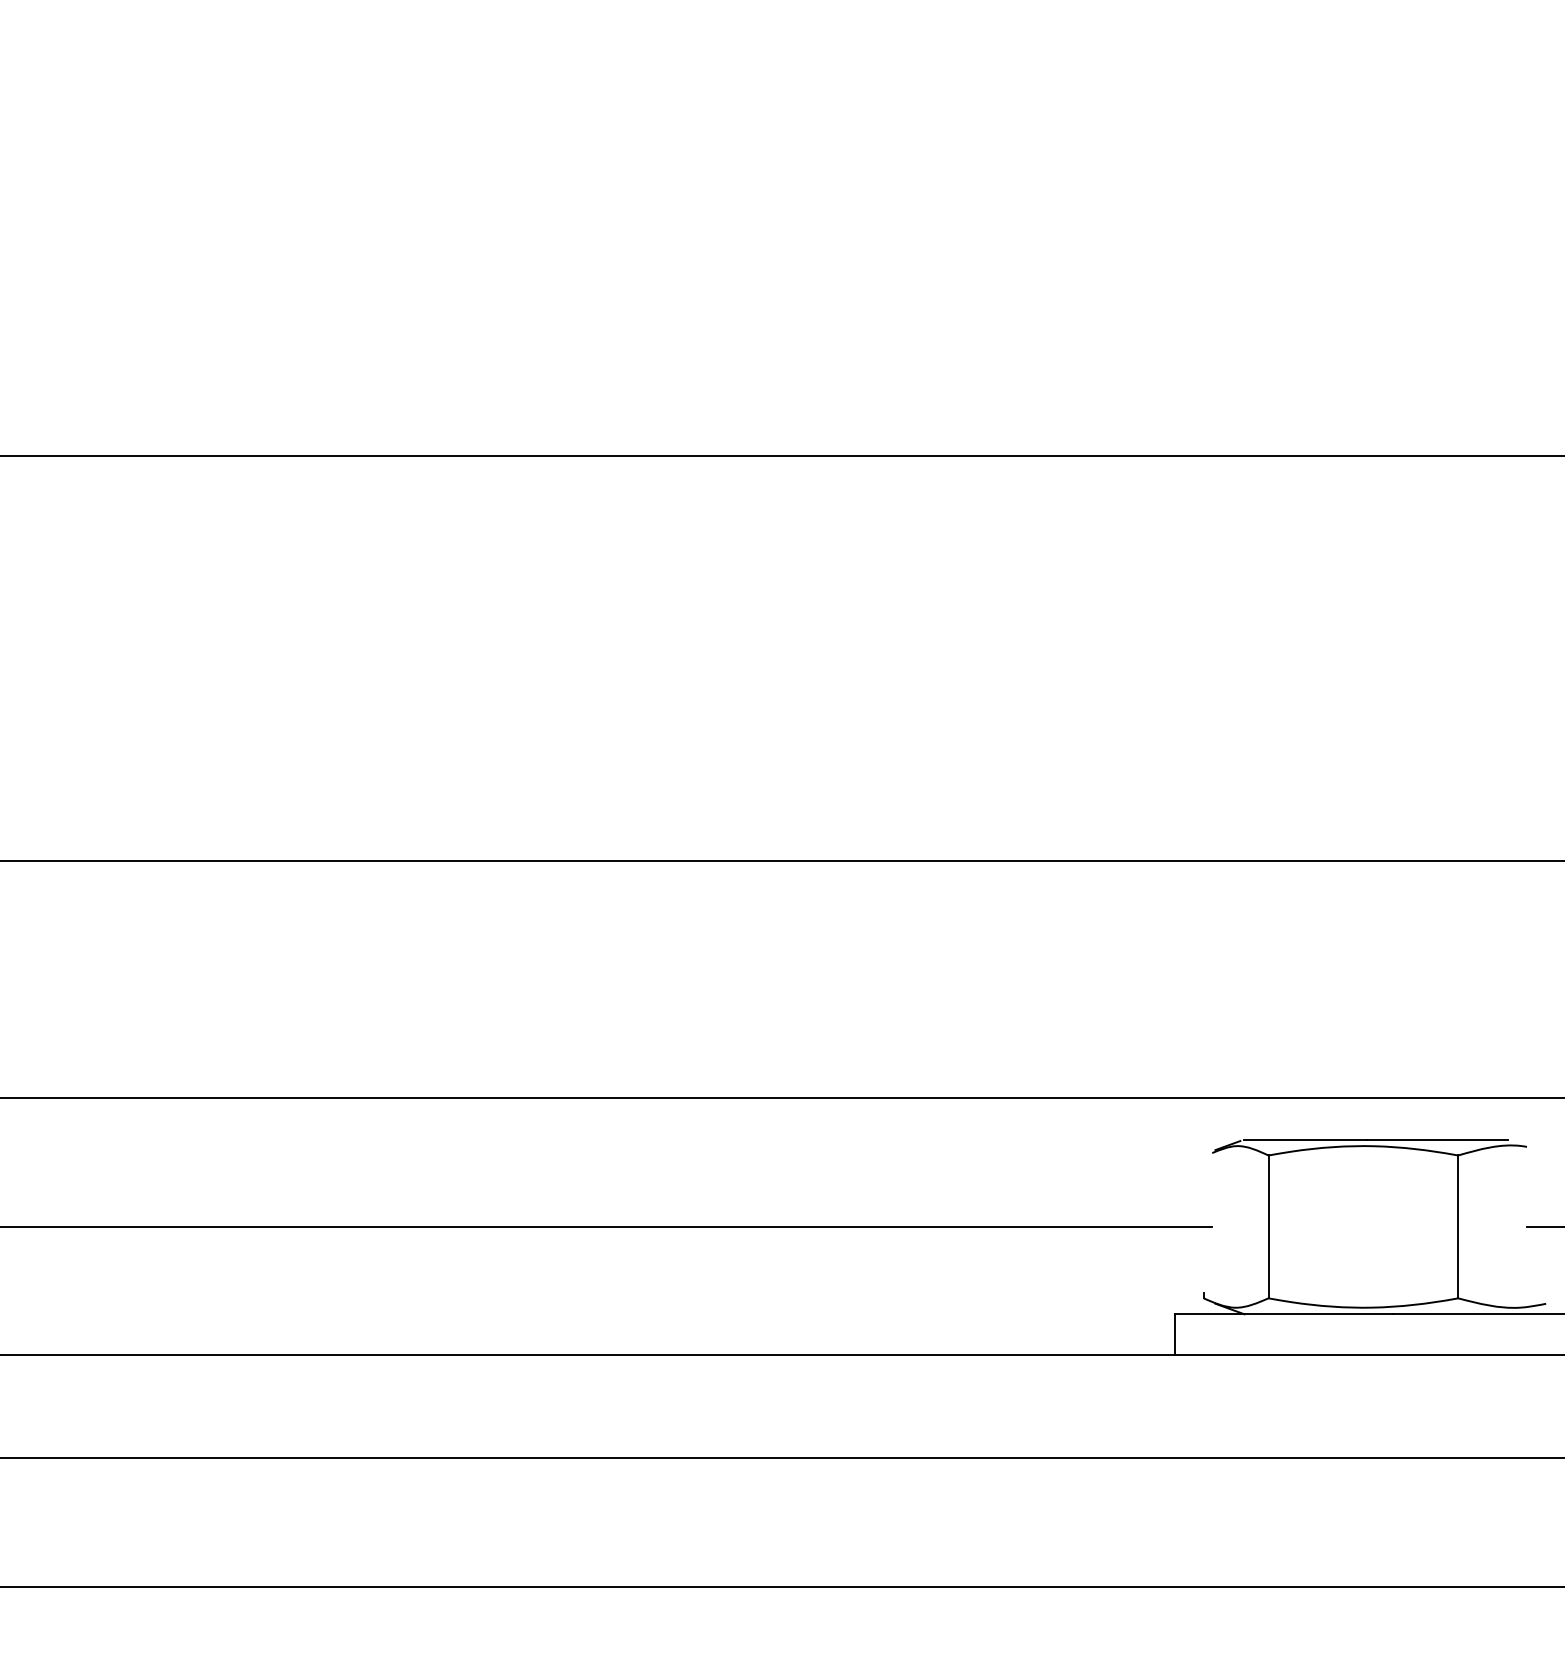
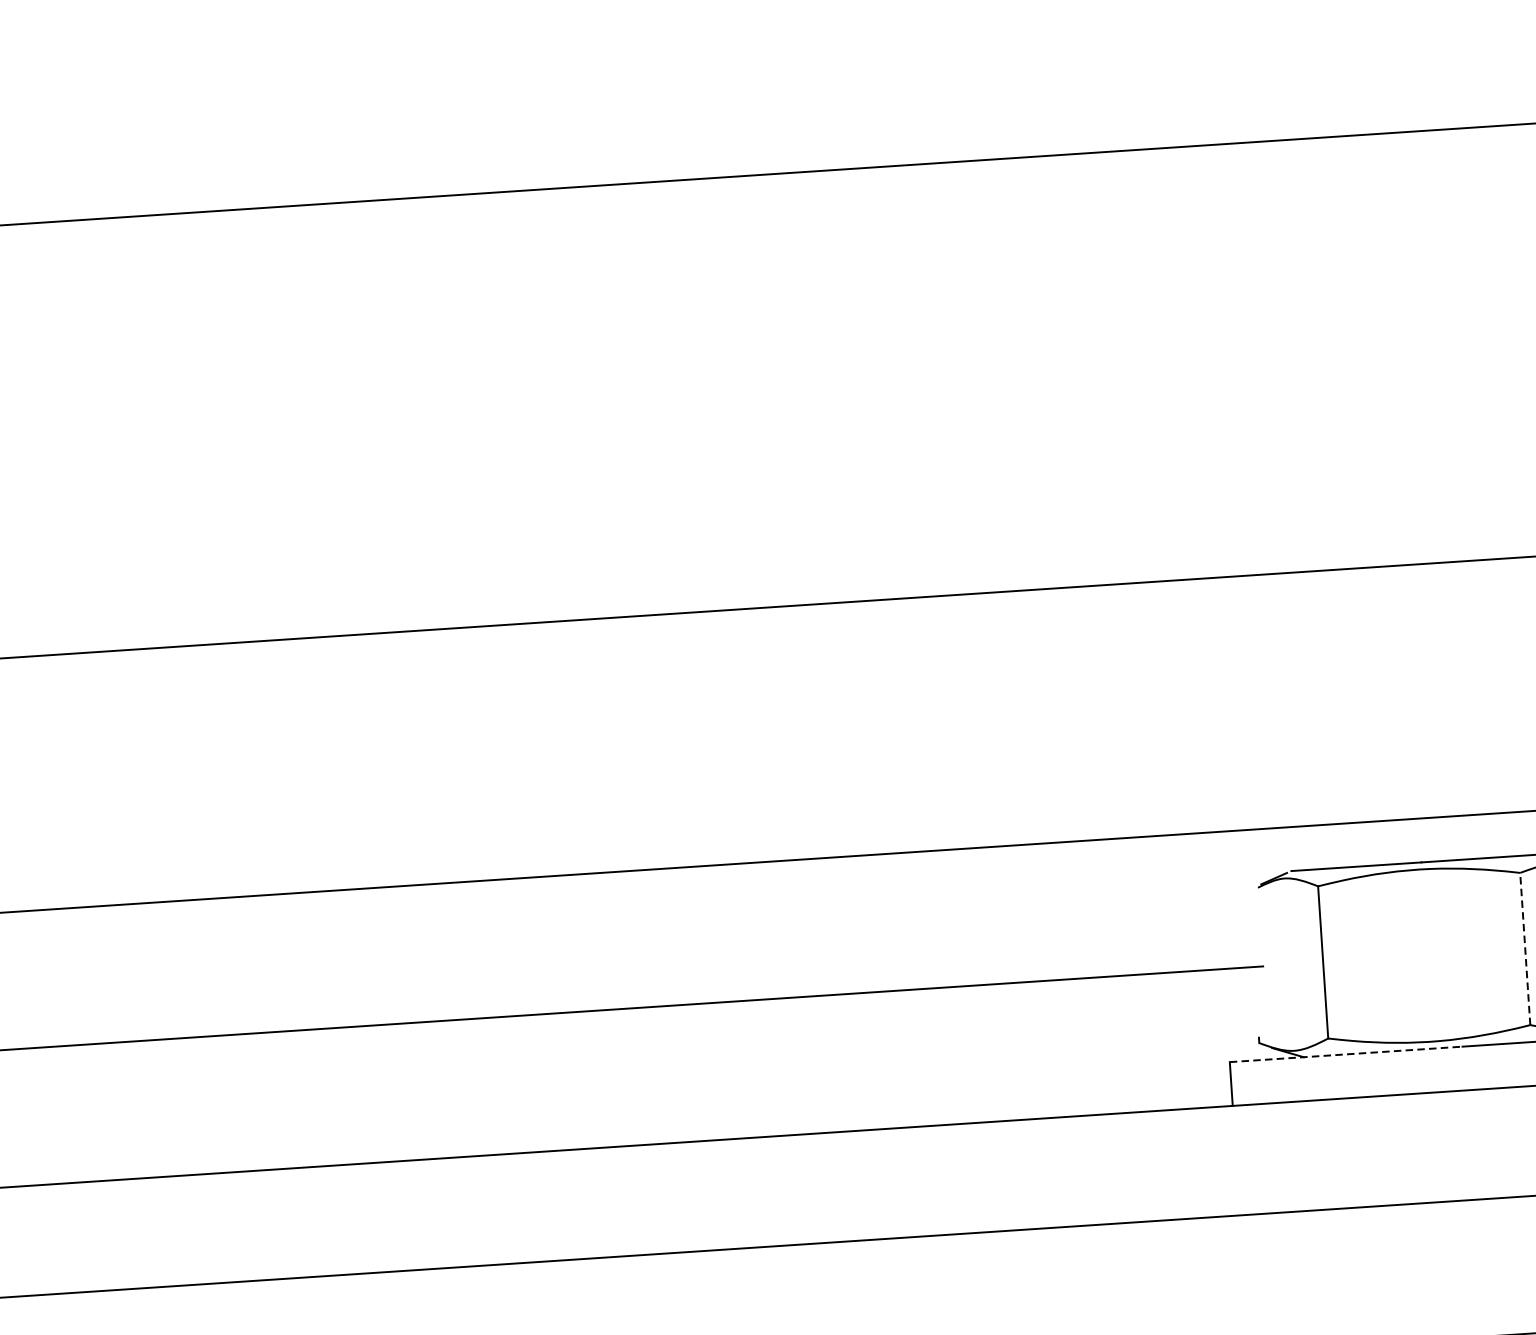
line: (1458, 1226) -> (1525, 948), solid -> dashed
line: (1284, 1314) -> (1346, 1054), solid -> dashed

